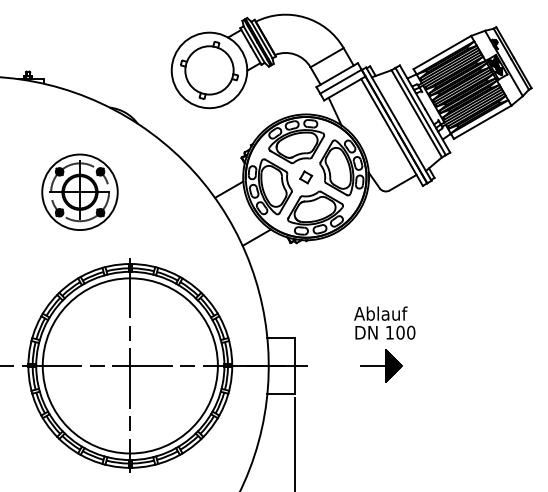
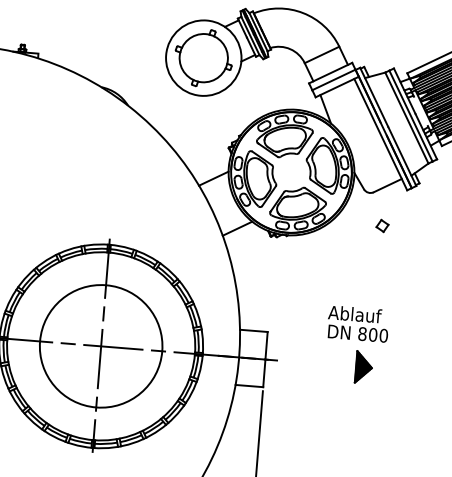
part: (306, 177) -> (382, 226), moved
part: (79, 191) -> (64, 168), removed
text: (389, 332) -> (362, 333), 100 -> 800
circle: (129, 365) -> (100, 345), size x0.7
line: (373, 365) -> (343, 365), removed

